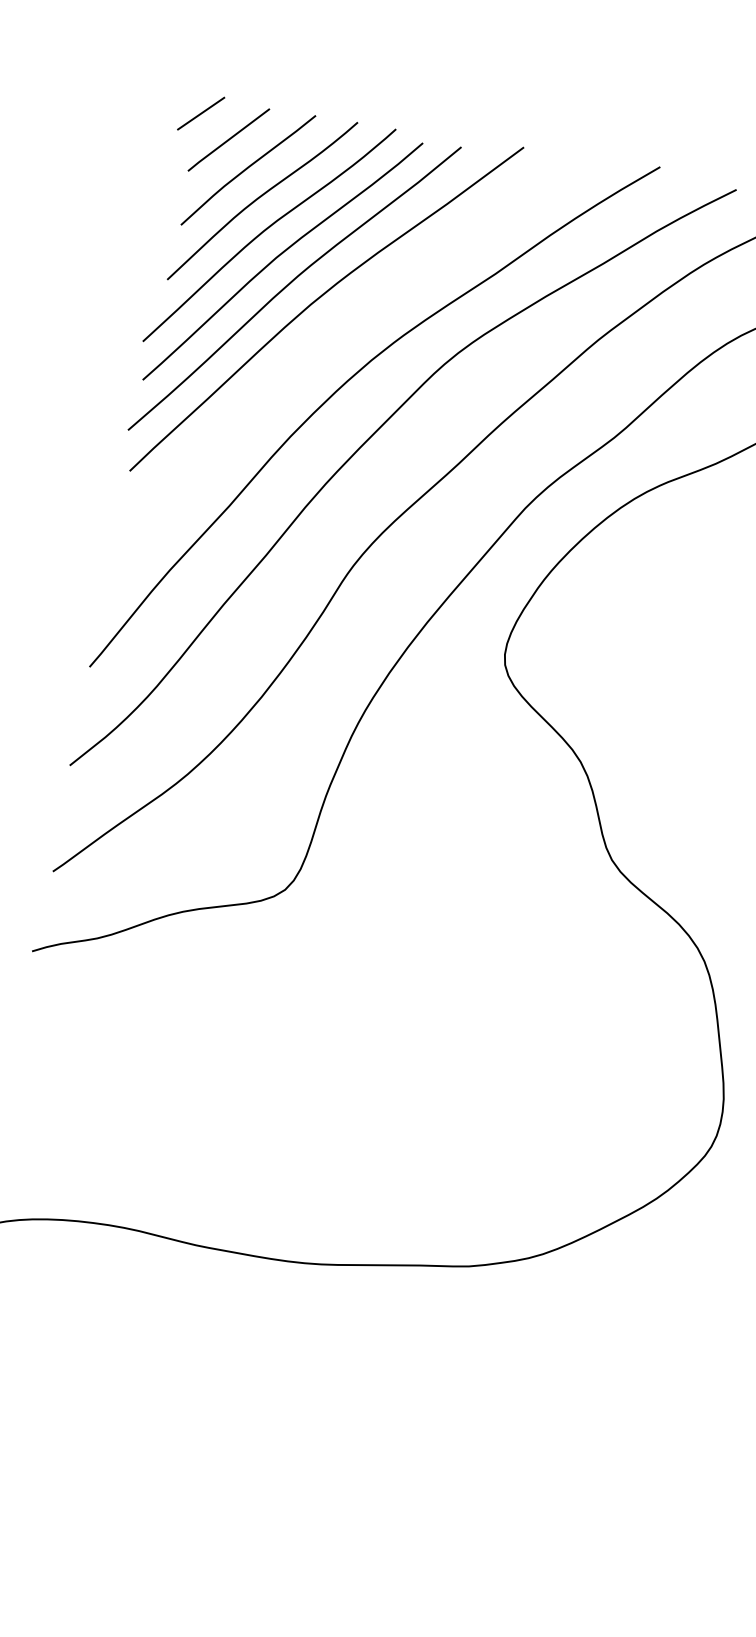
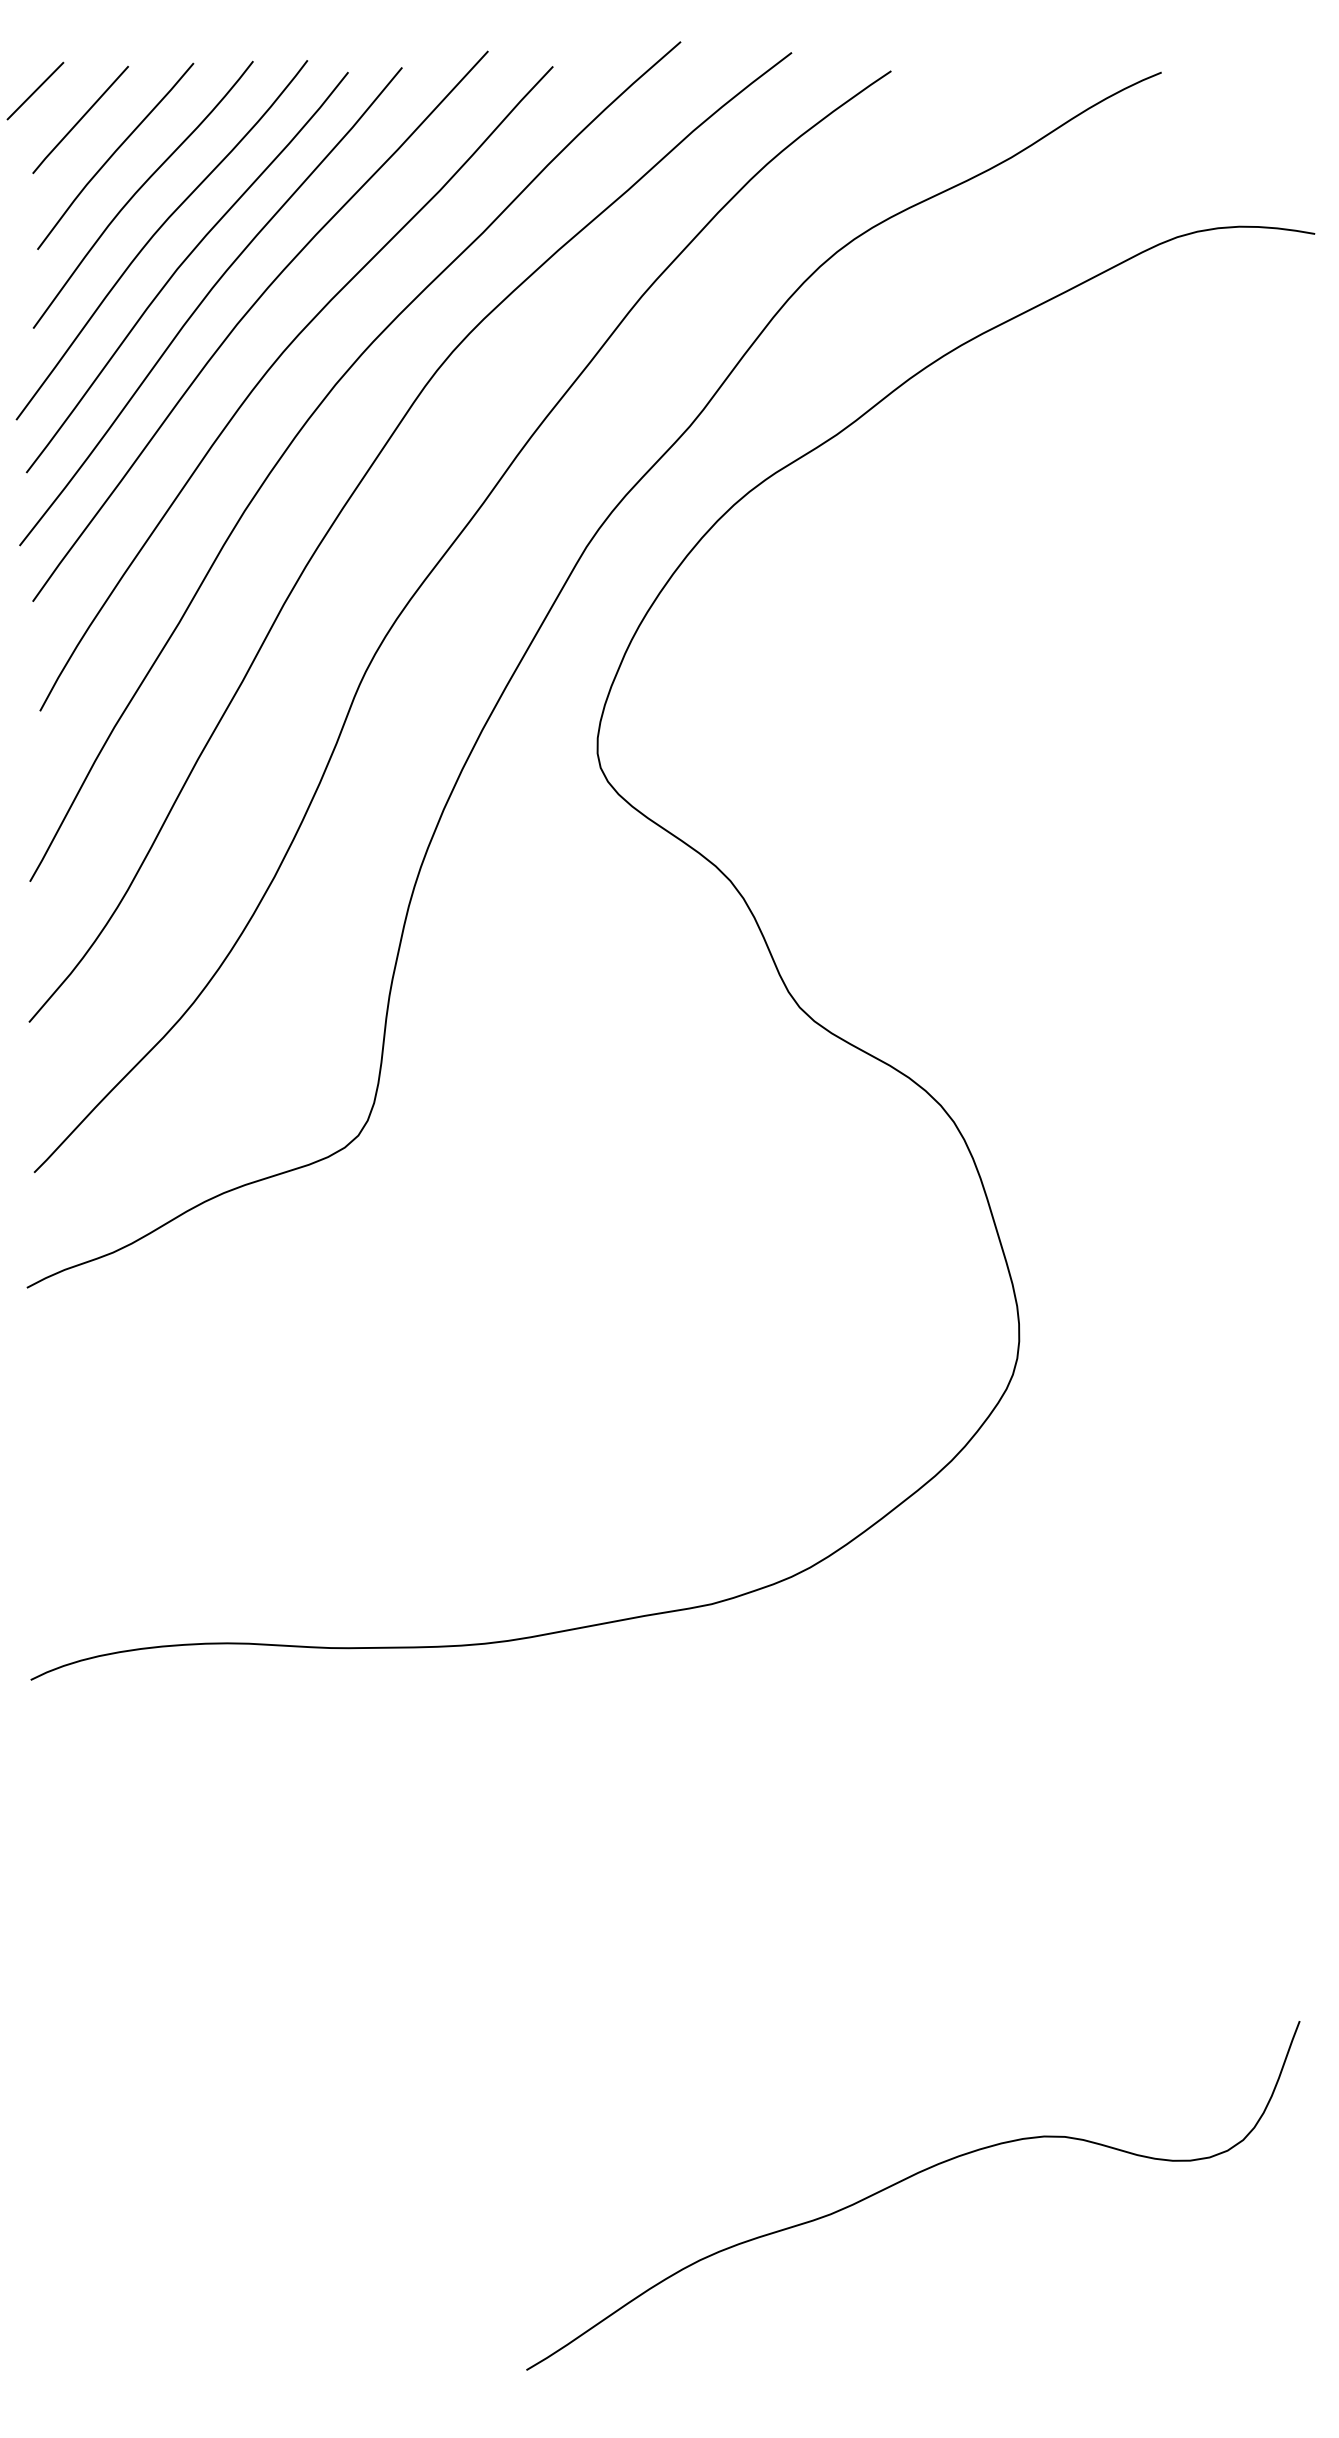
curve: (328, 340) -> (271, 368), added

